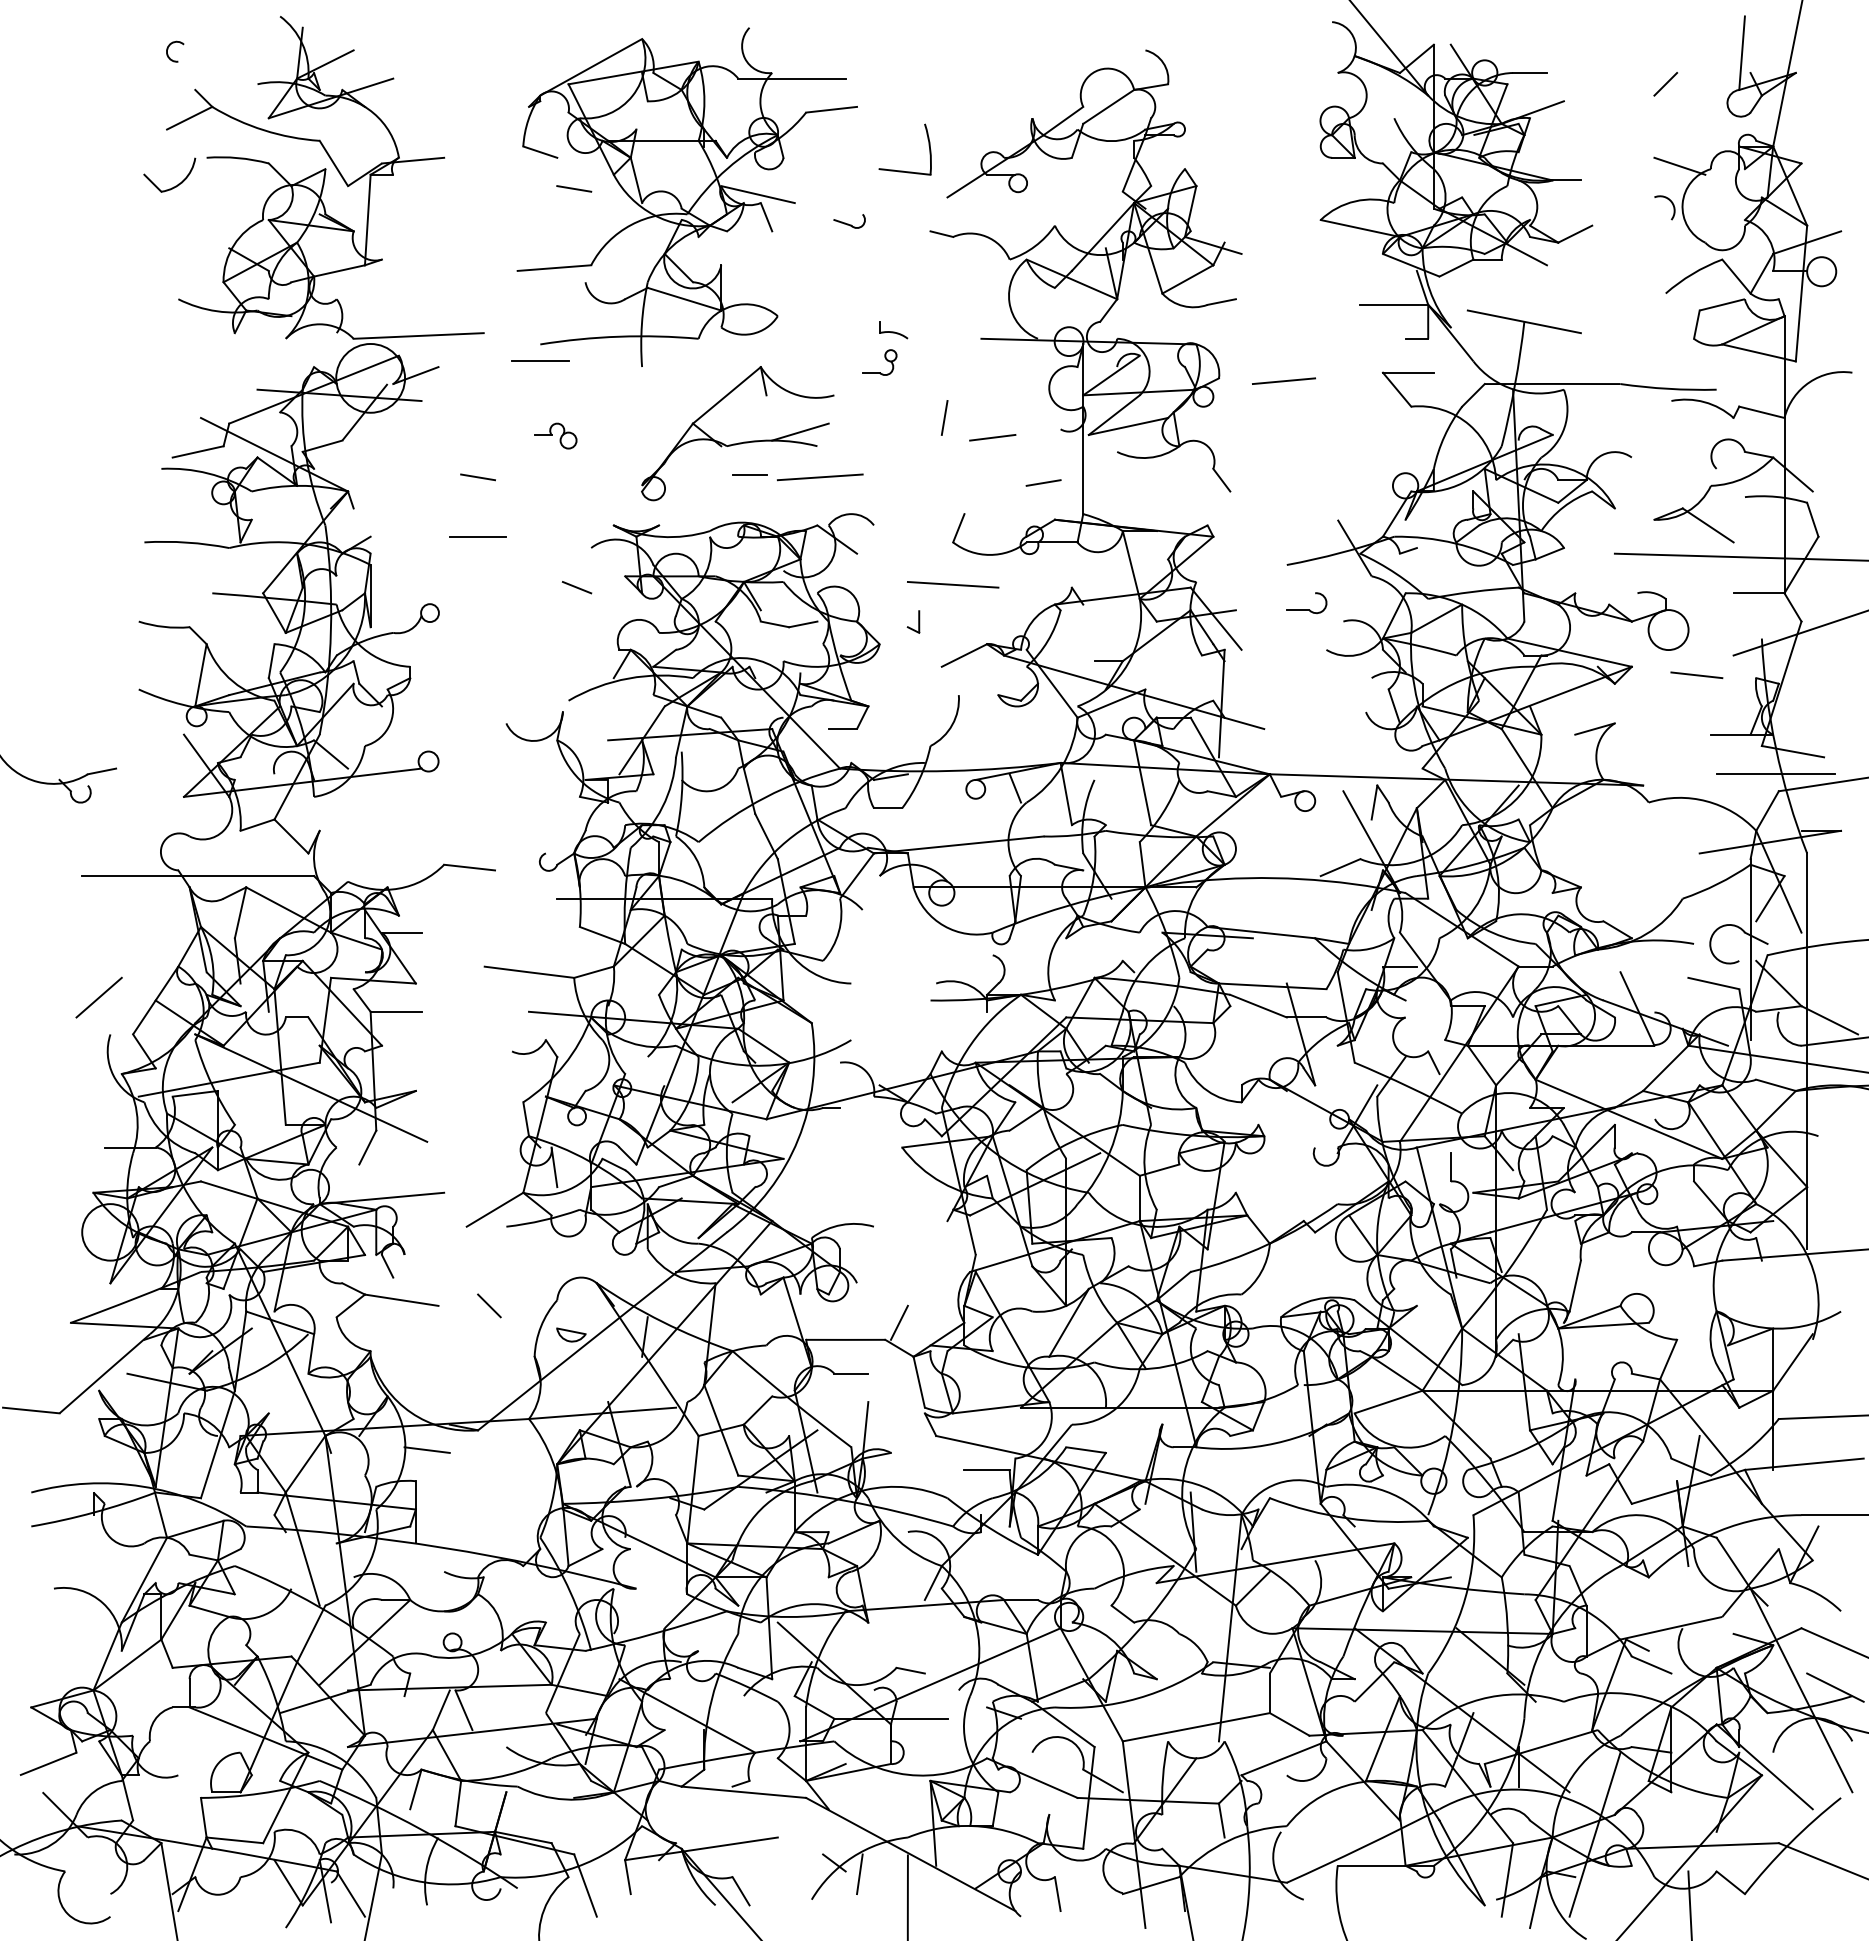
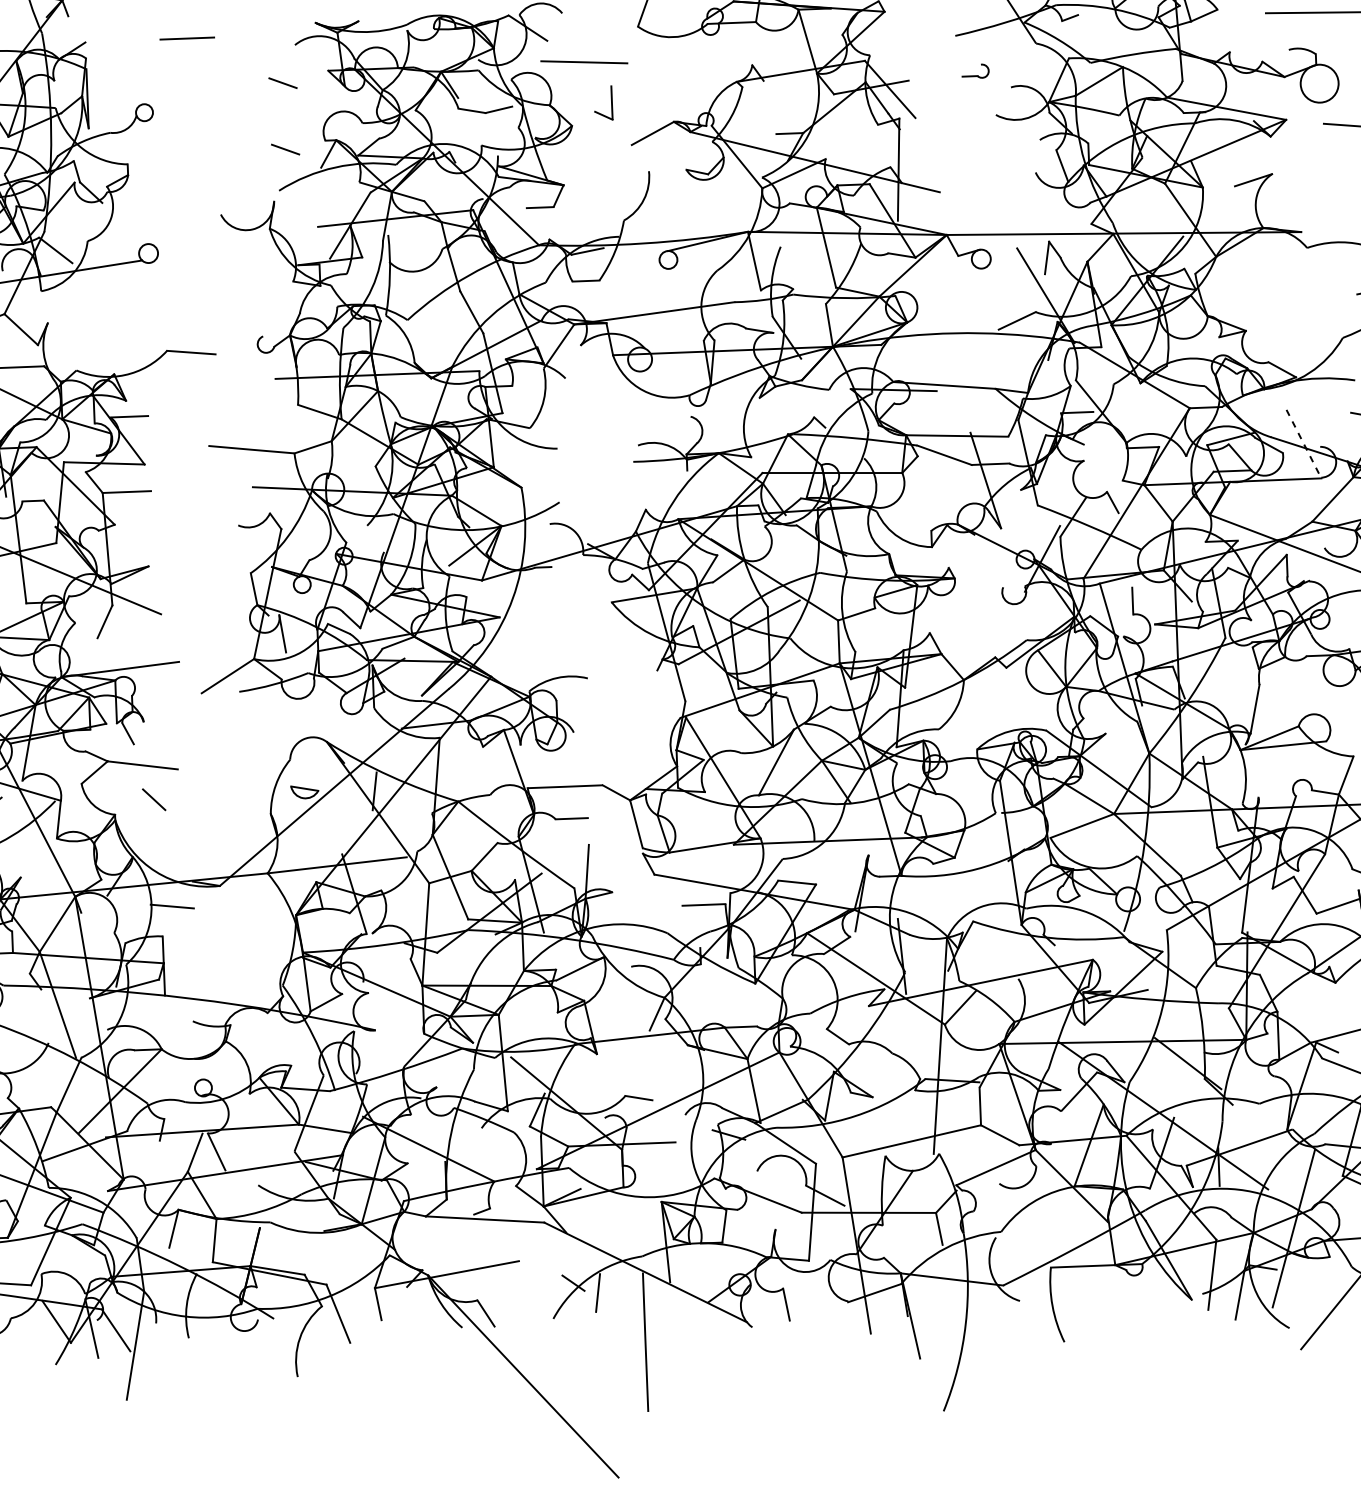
line: (953, 584) -> (584, 62), moved
part: (1306, 603) -> (975, 71), size x0.7
part: (913, 621) -> (603, 103), size x1.6
line: (576, 657) -> (285, 149), added
line: (1015, 788) -> (706, 257), removed
line: (1637, 1009) -> (1304, 444), solid -> dashed
line: (489, 1305) -> (154, 799), moved
line: (898, 1322) -> (614, 768), removed

